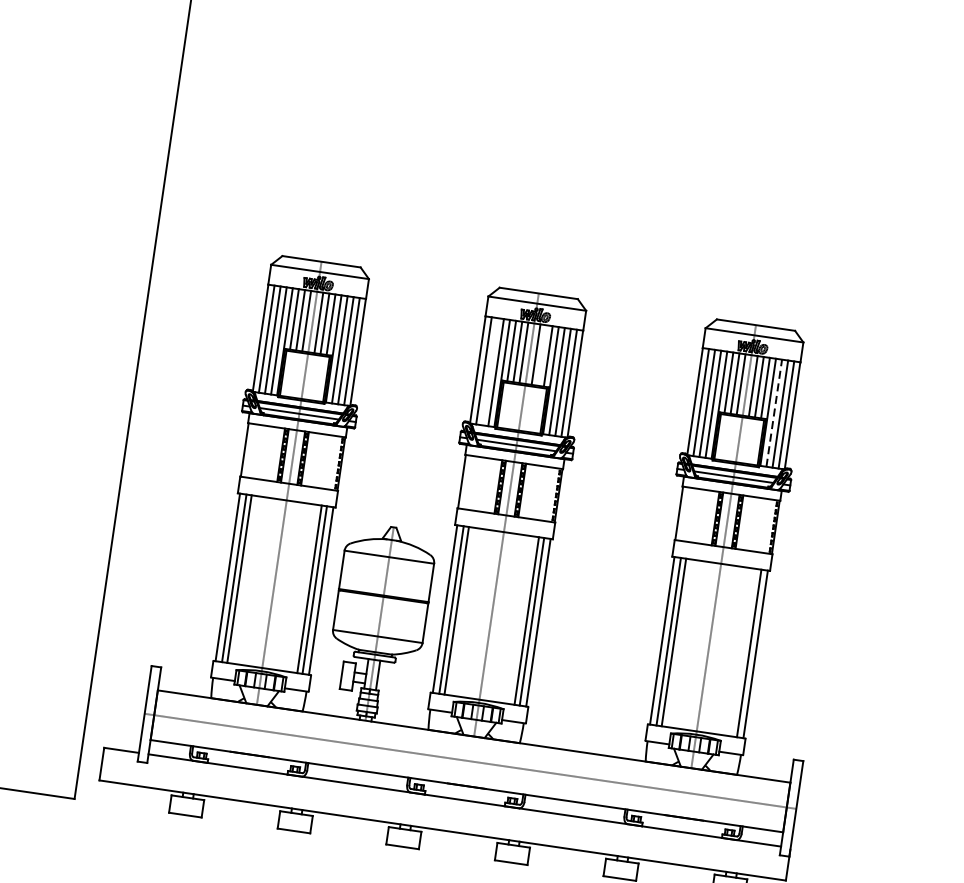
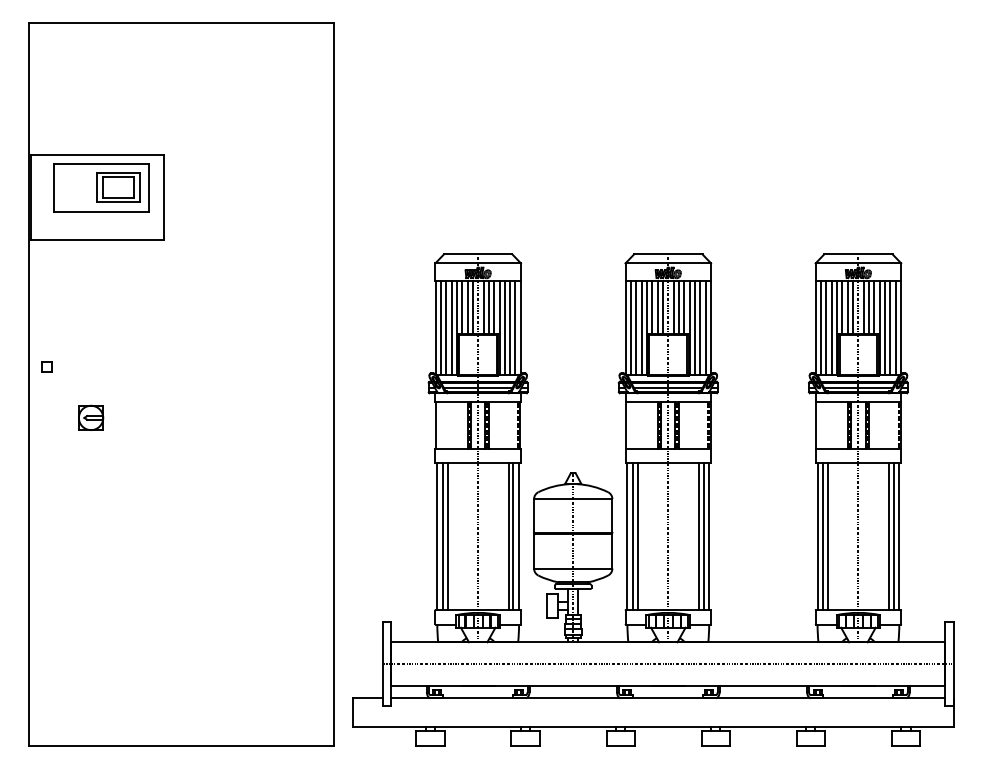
line: (541, 354) -> (678, 306), added
line: (490, 371) -> (636, 327), added
line: (774, 413) -> (885, 327), dashed -> solid
line: (744, 652) -> (889, 536), added

